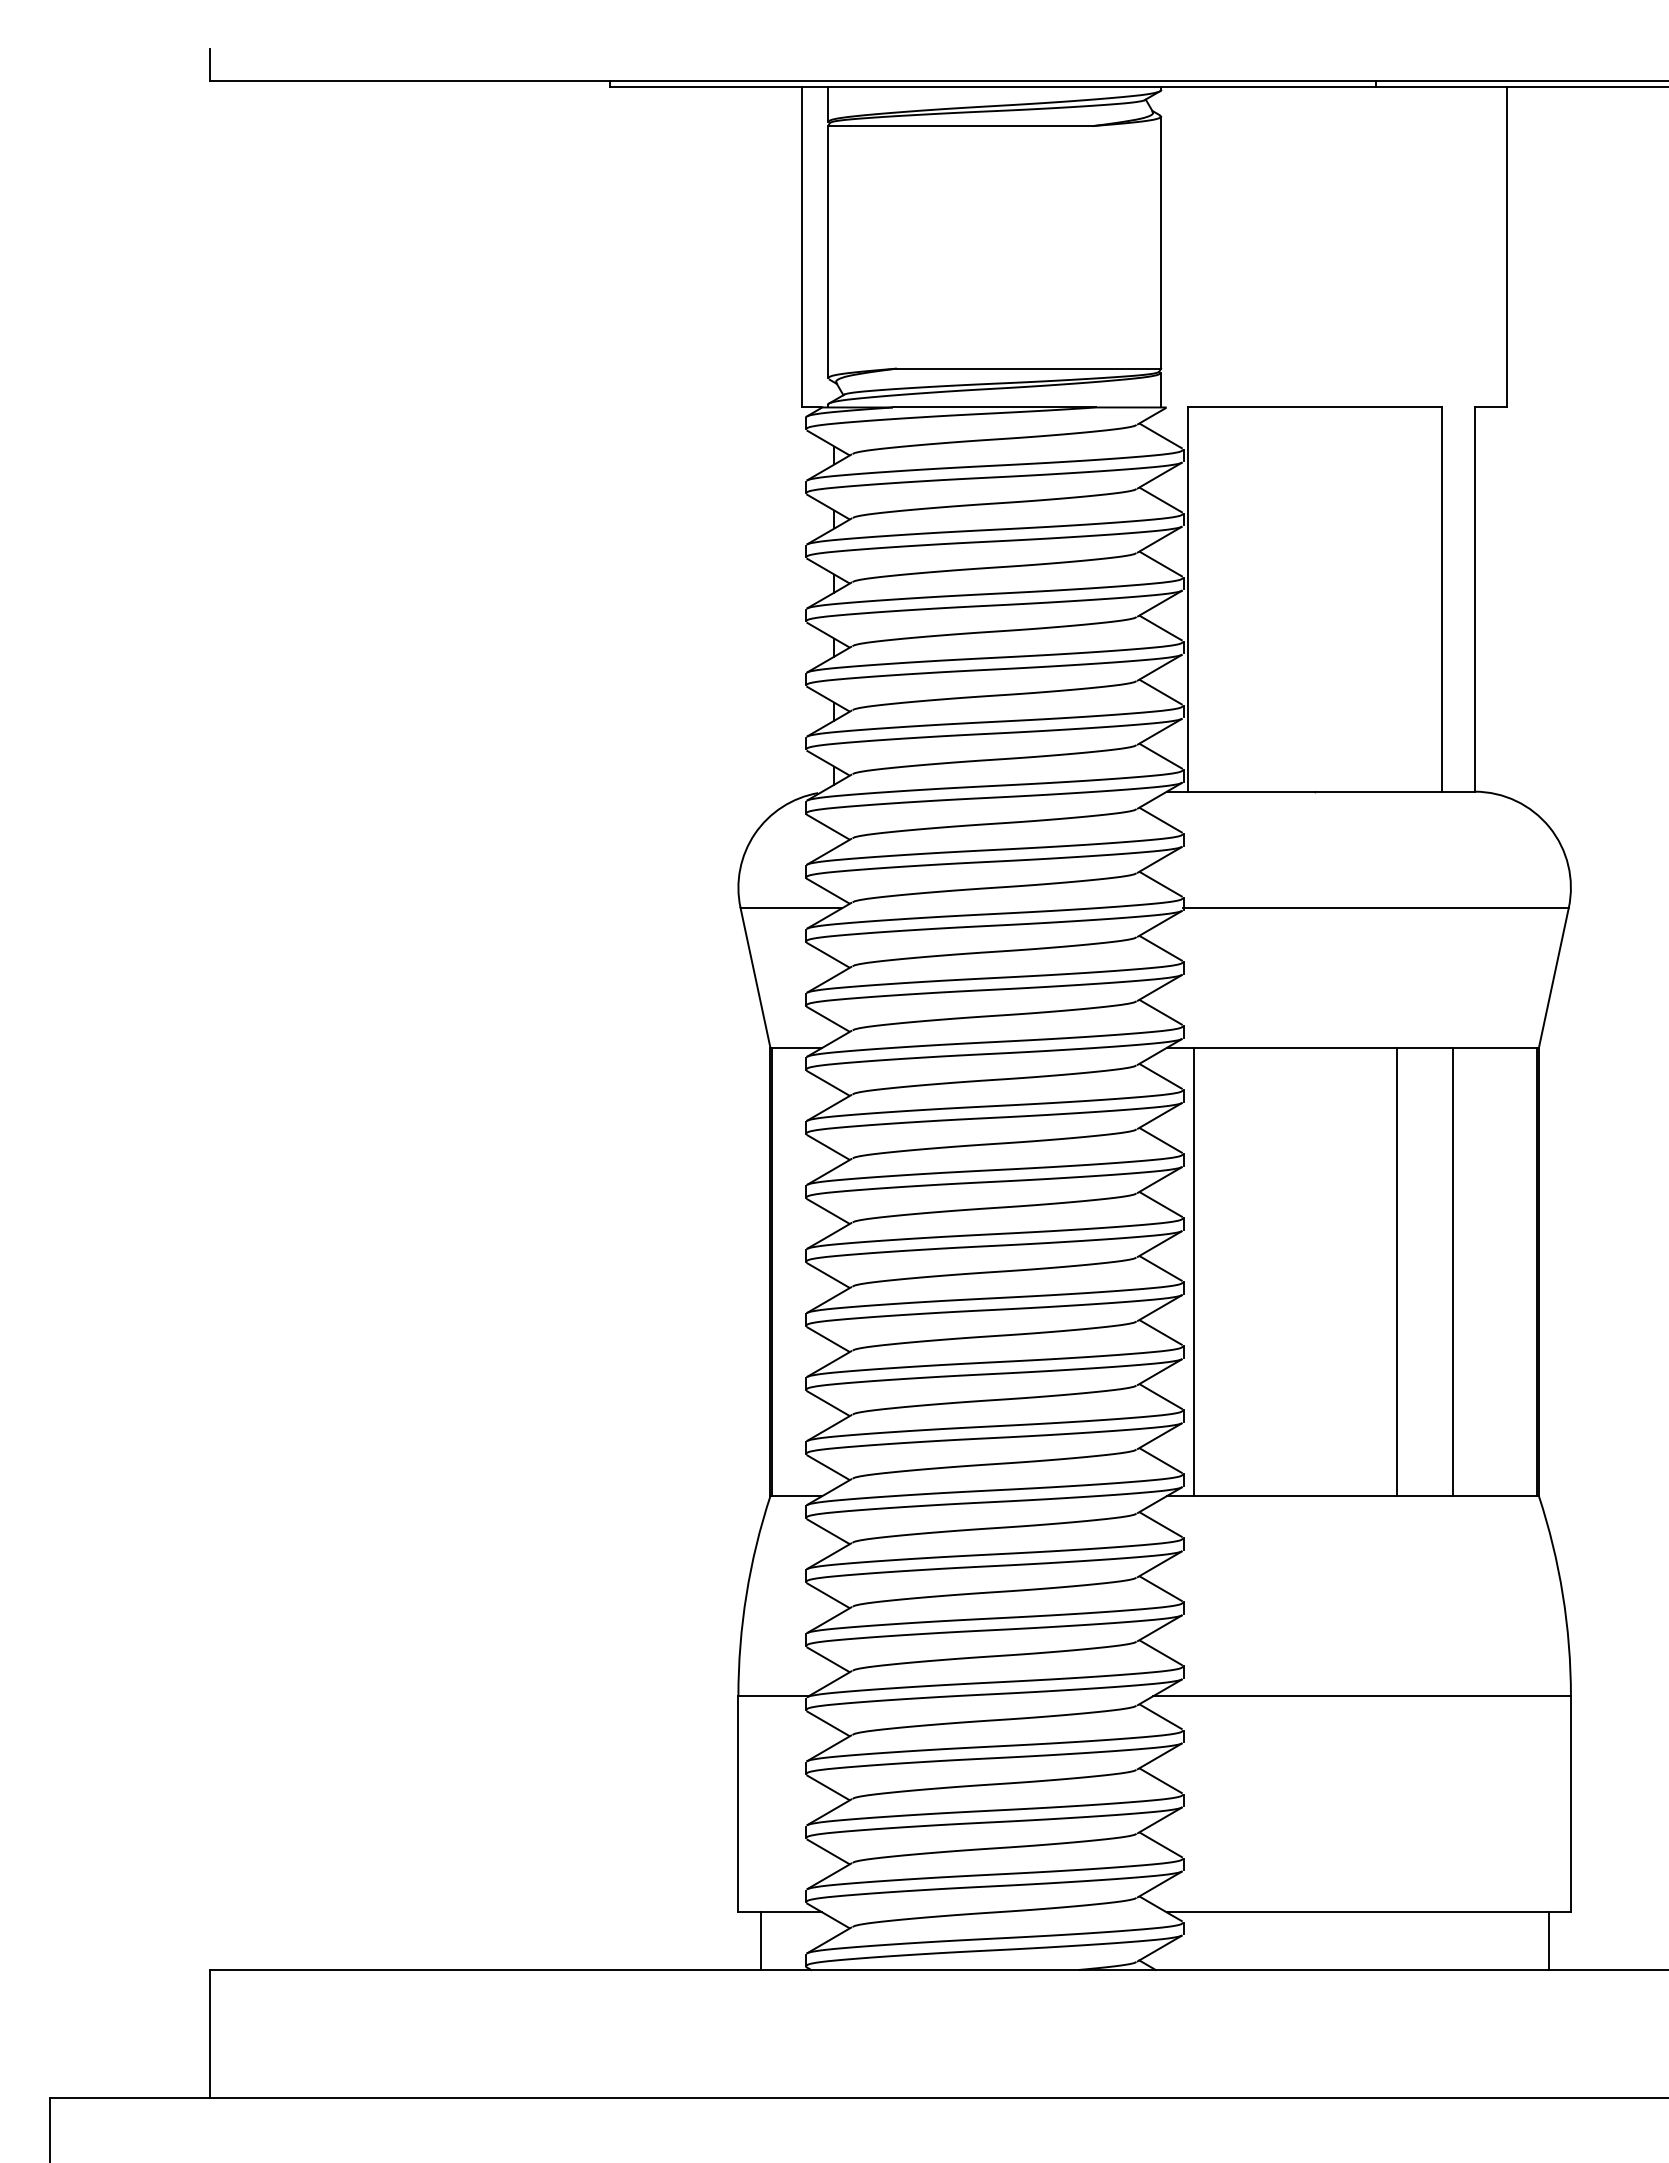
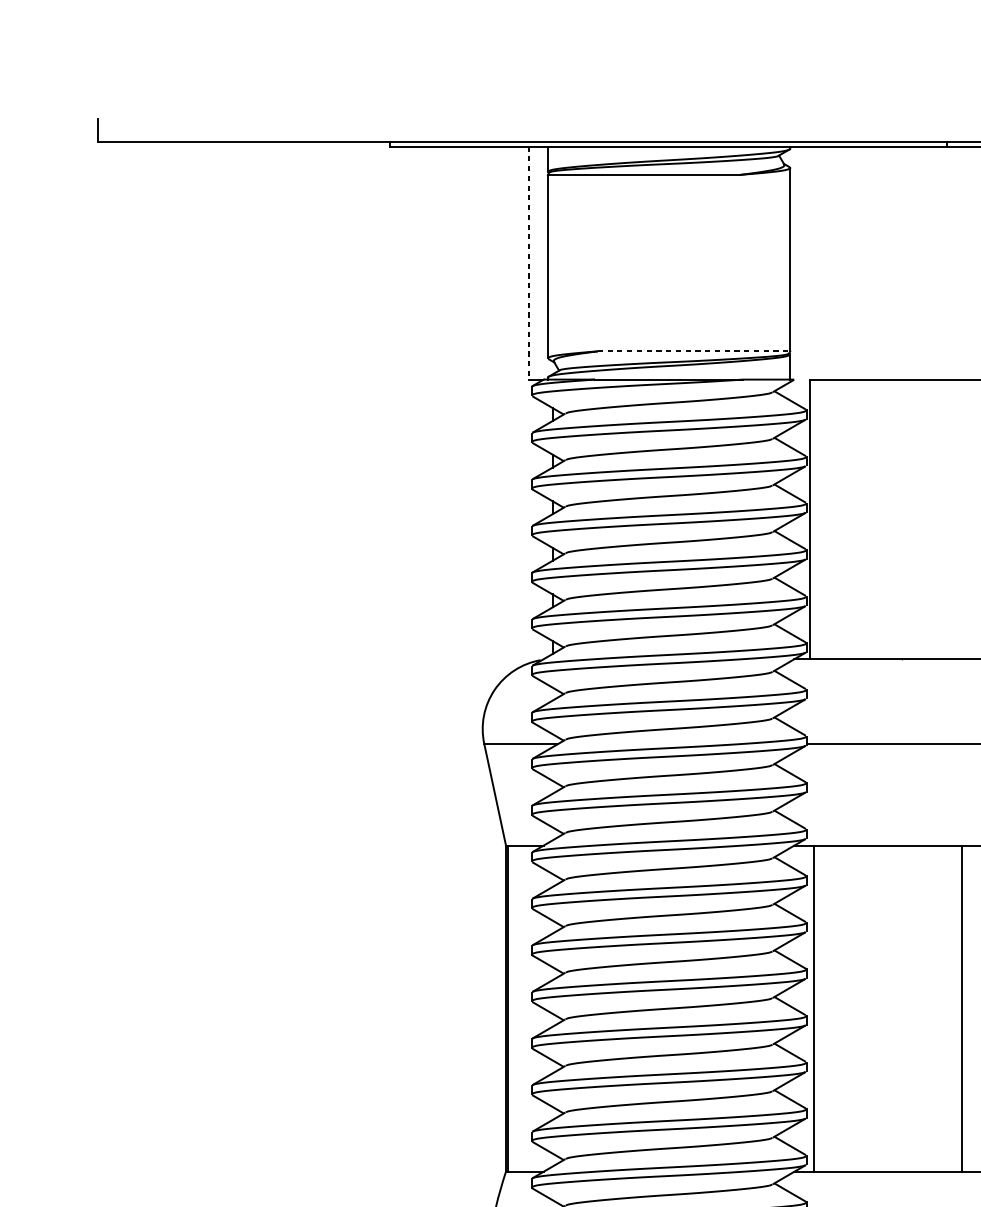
line: (802, 247) -> (529, 263), solid -> dashed
line: (1029, 368) -> (694, 351), solid -> dashed

